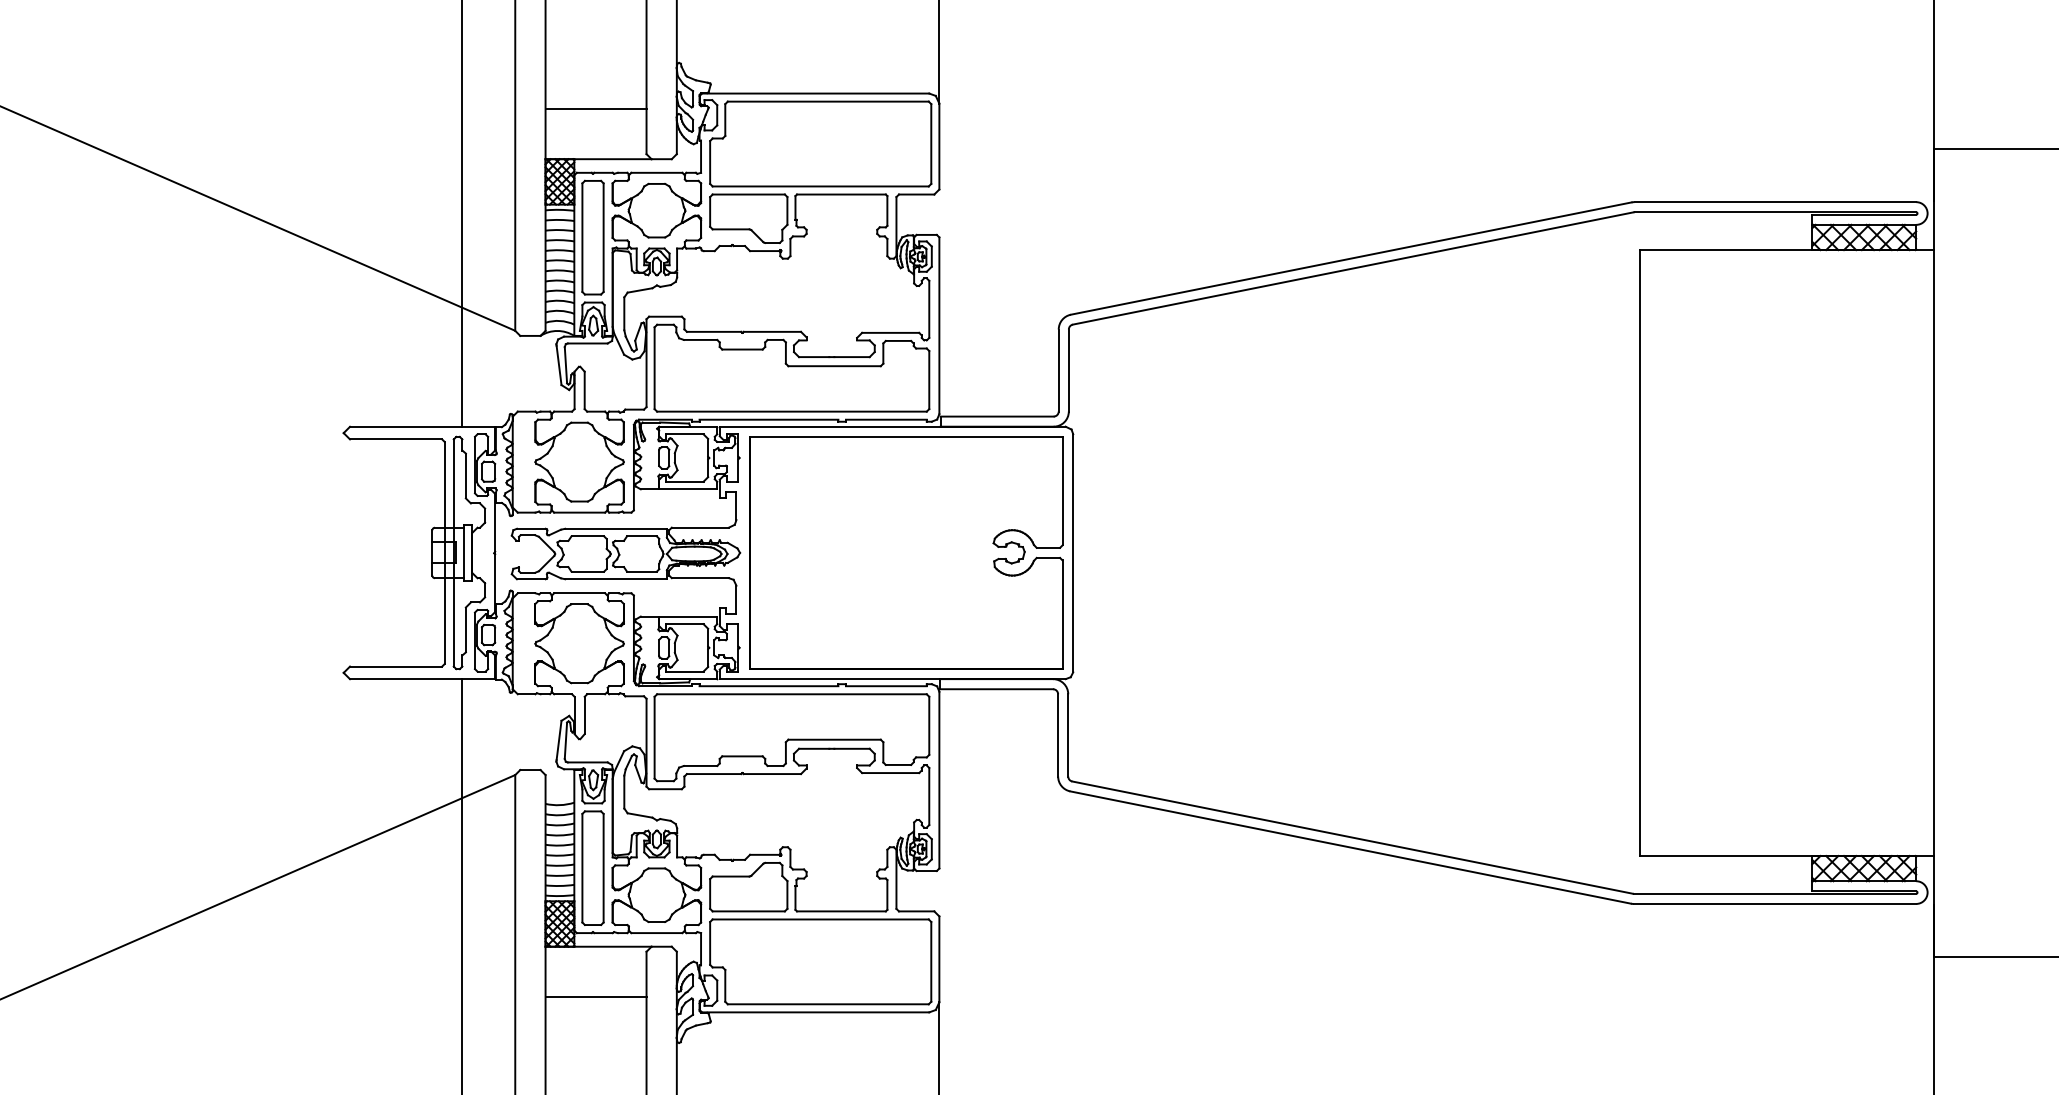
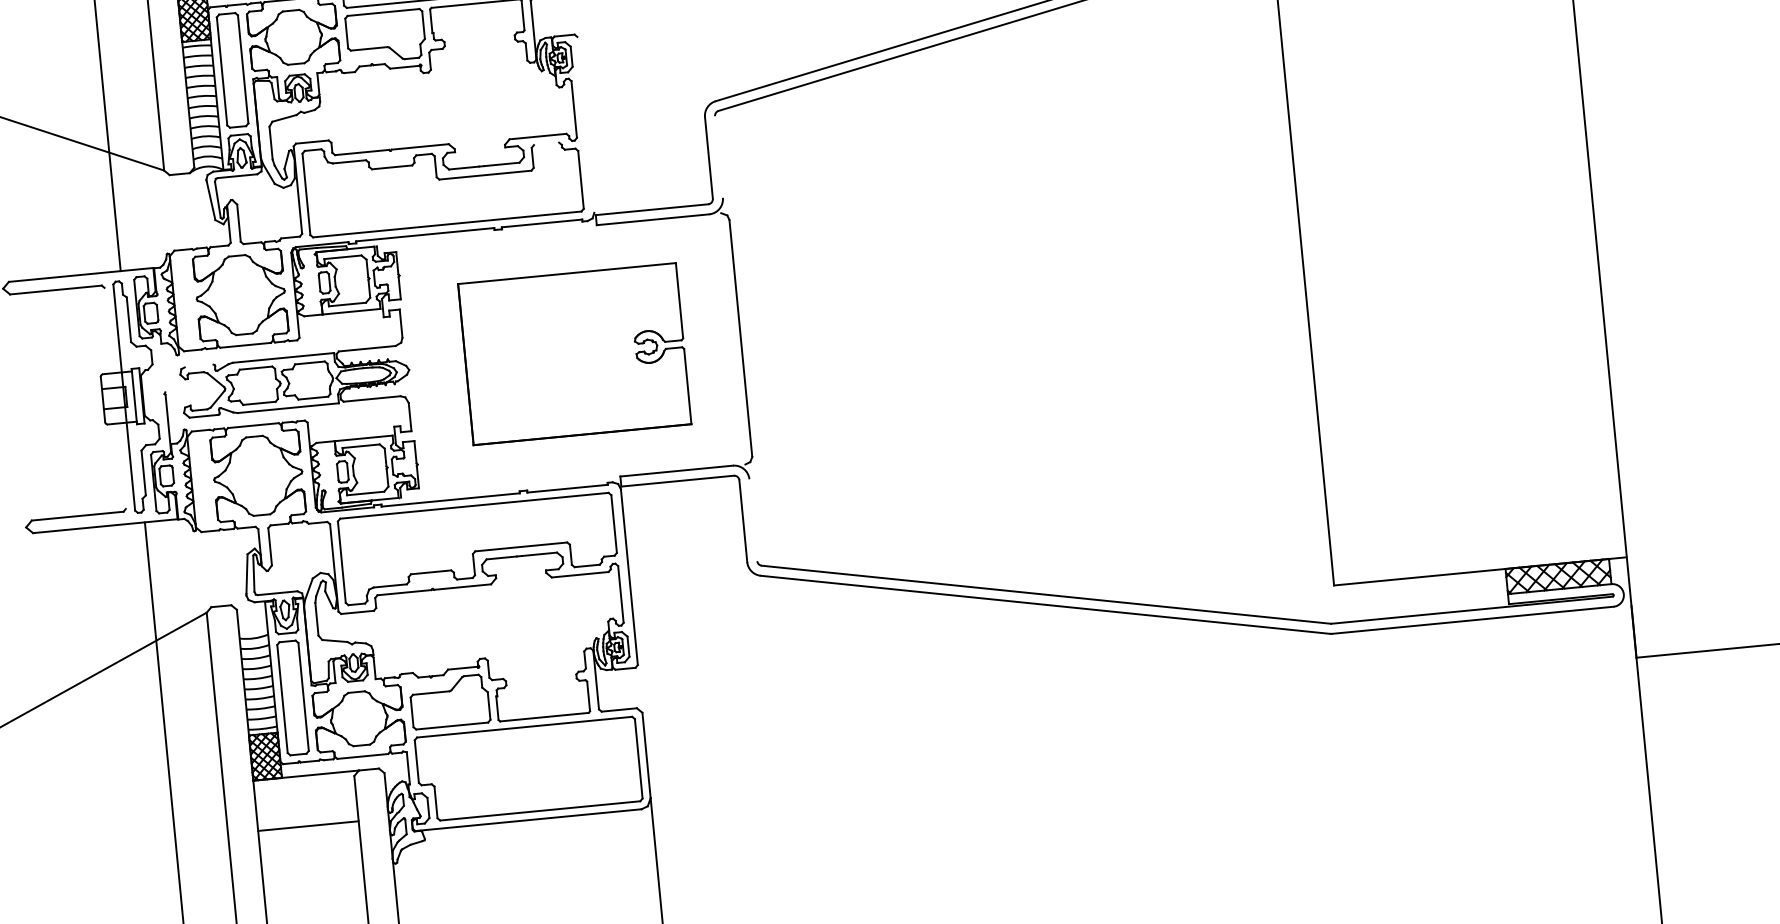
line: (939, 325) -> (585, 124), removed
line: (898, 340) -> (546, 143), removed
line: (1068, 370) -> (718, 156), removed
line: (892, 426) -> (548, 229), removed
line: (495, 522) -> (162, 363), removed
line: (530, 528) -> (198, 365), removed
line: (444, 552) -> (114, 397), removed
part: (906, 552) -> (574, 353), size x0.7
line: (892, 679) -> (573, 481), removed
line: (1068, 735) -> (753, 520), removed

